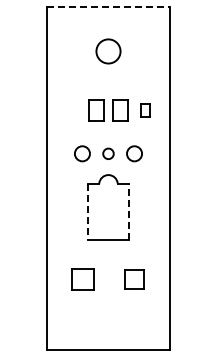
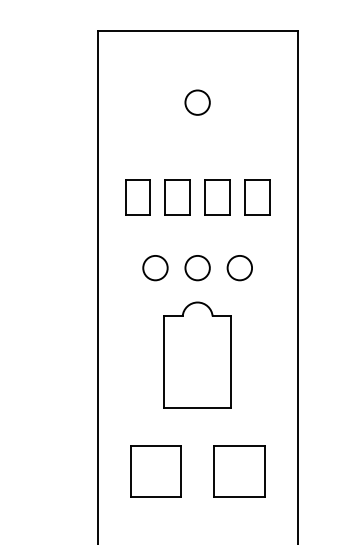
line: (108, 7) -> (197, 31), dashed -> solid
circle: (108, 51) -> (197, 102), size x0.62
part: (71, 110) -> (137, 197), added
part: (145, 110) -> (257, 197), size x1.67
circle: (108, 153) -> (197, 267), size x1.43
line: (129, 211) -> (231, 361), dashed -> solid
line: (87, 212) -> (163, 363), dashed -> solid
part: (82, 279) -> (155, 471), size x1.43
part: (134, 279) -> (239, 471), size x1.67

